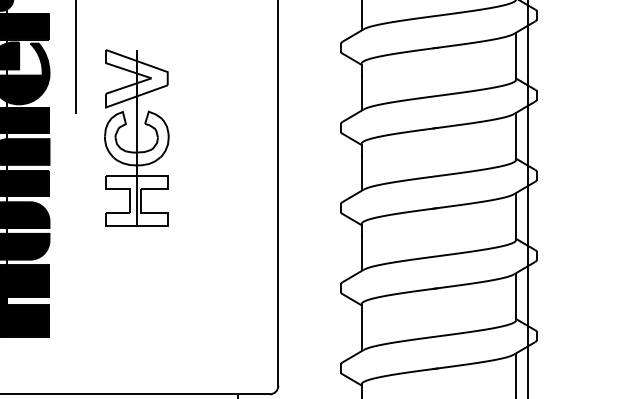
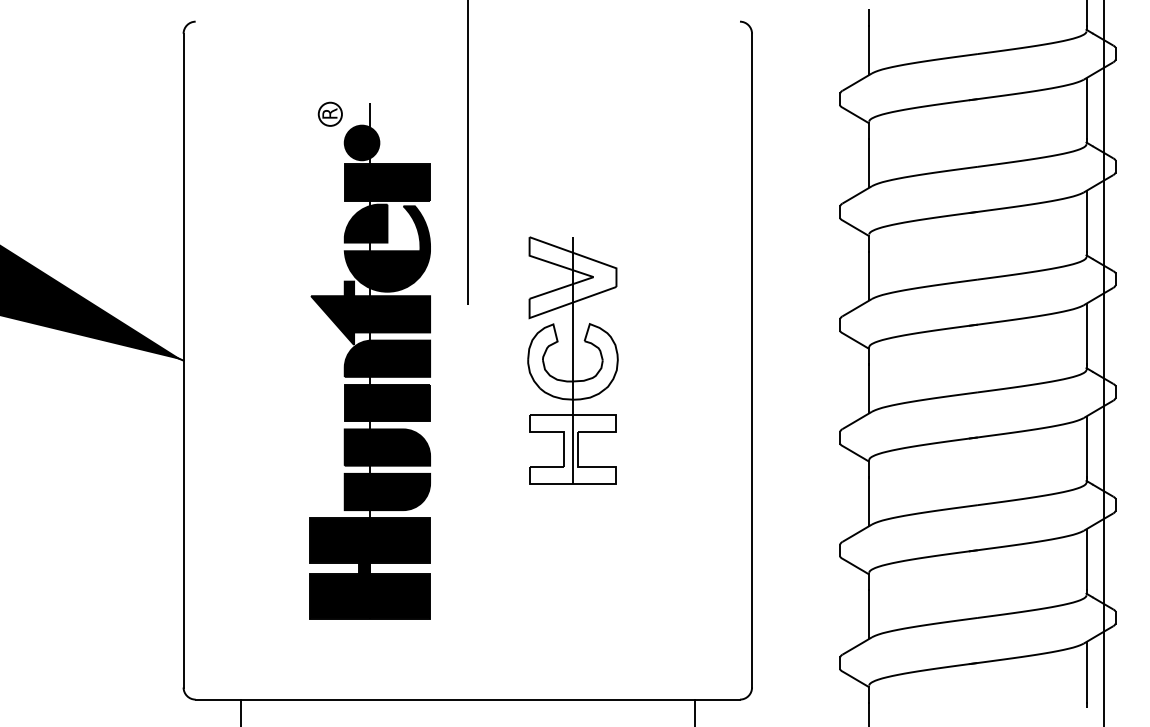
part: (136, 137) -> (572, 360), moved

